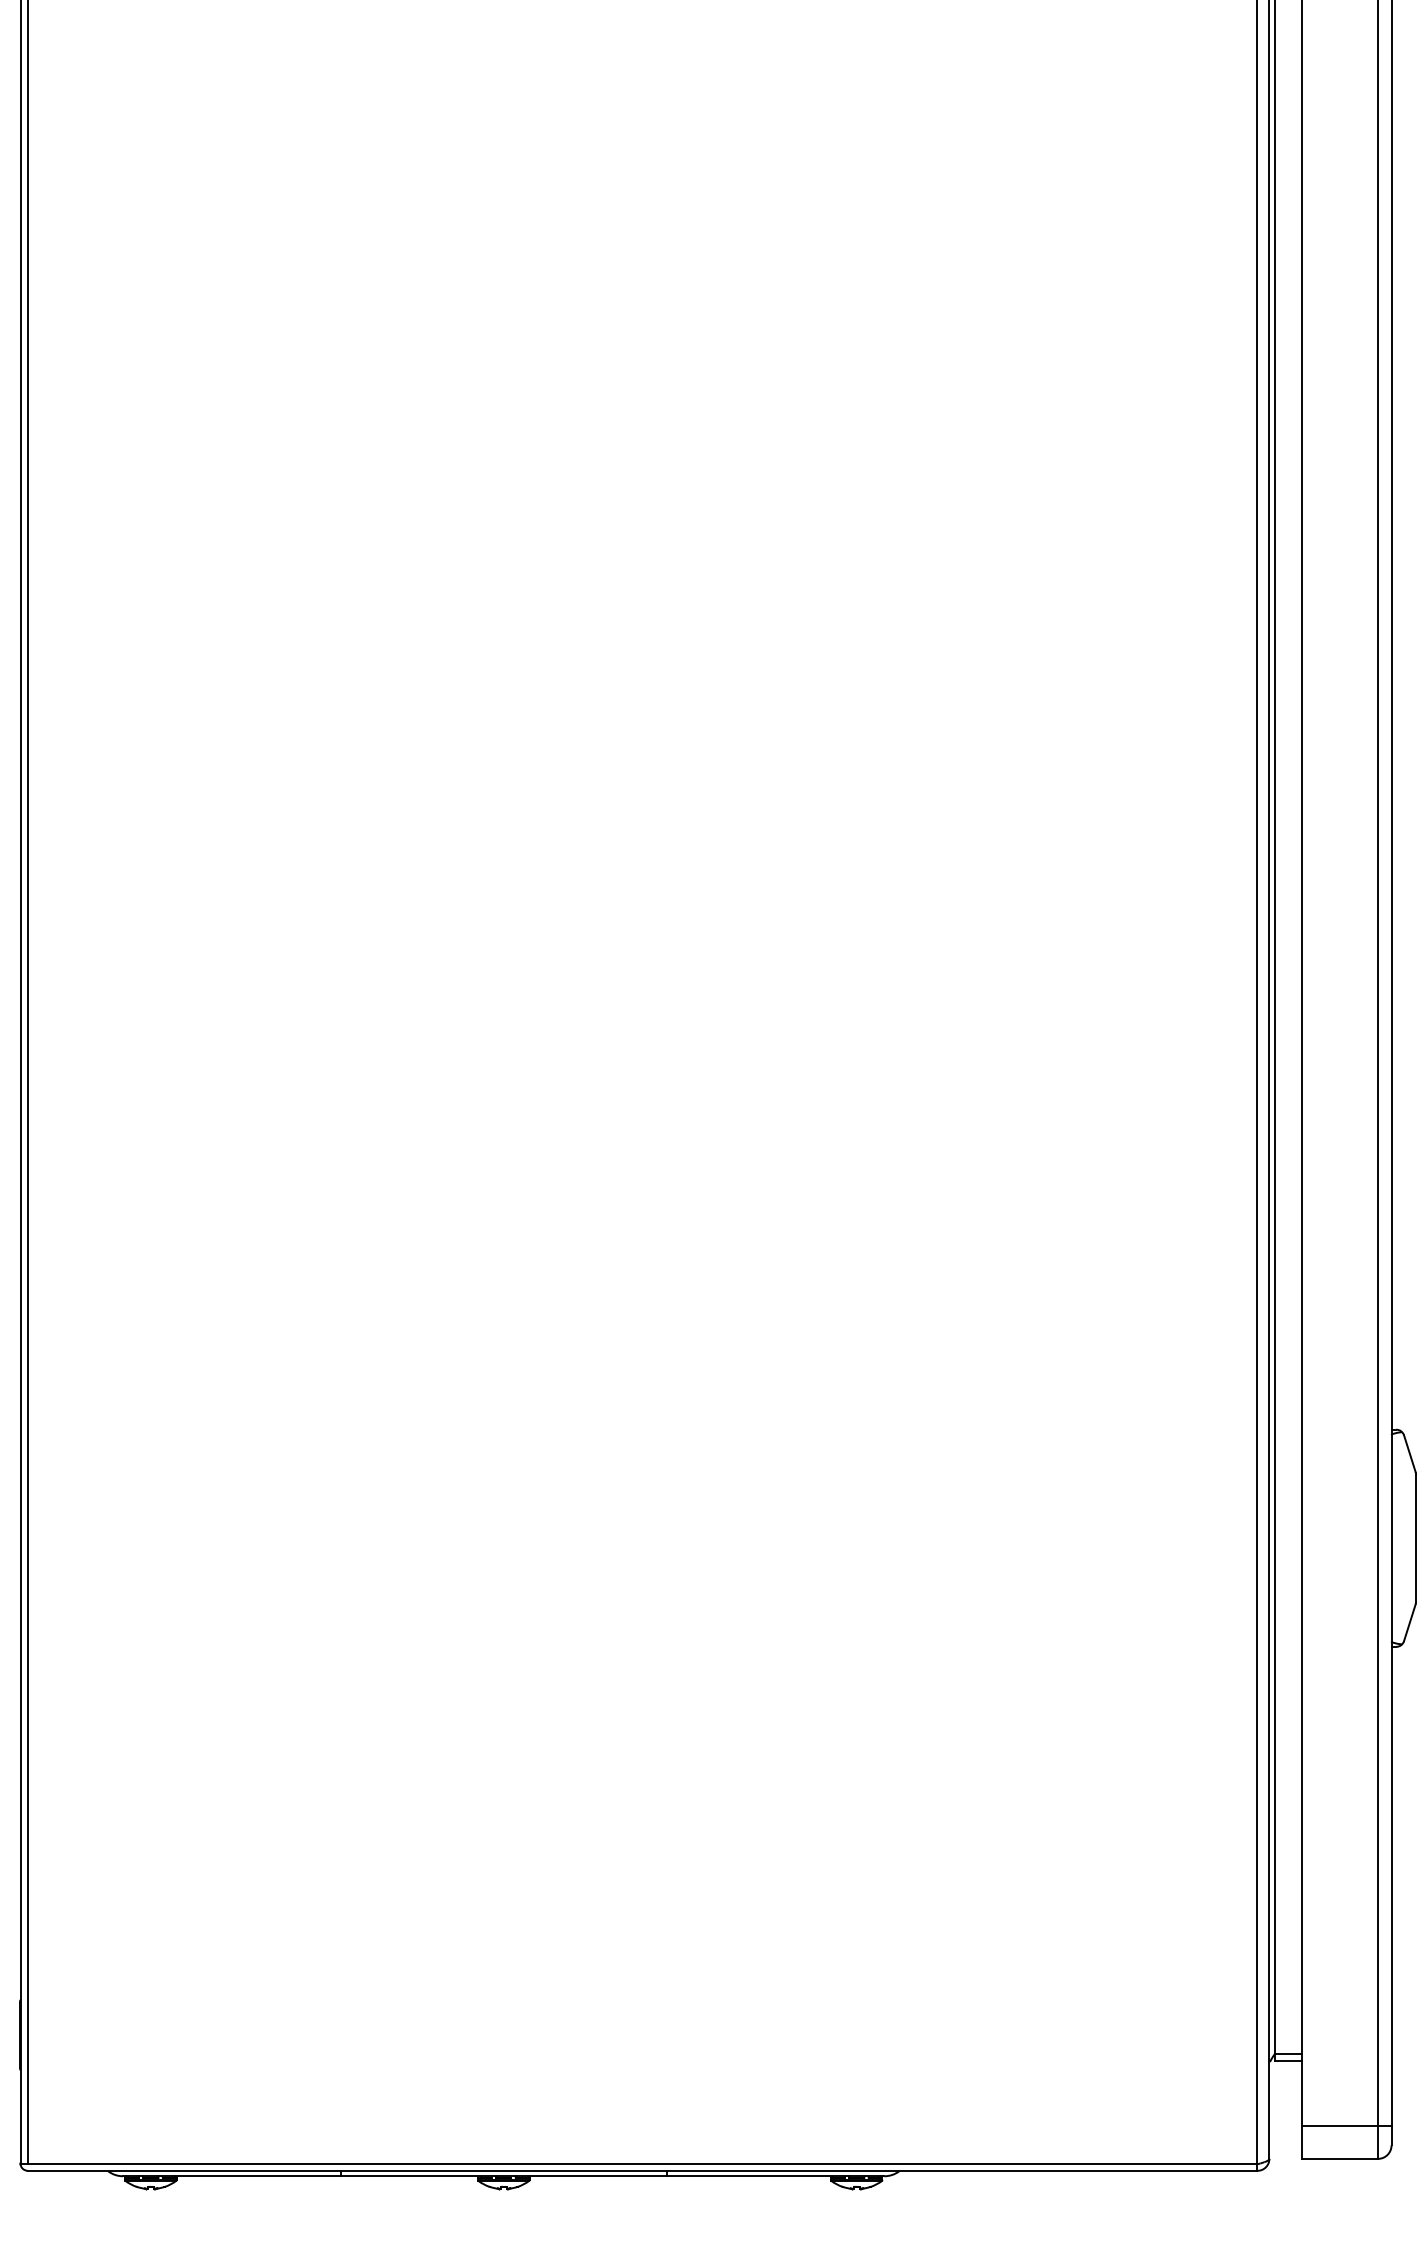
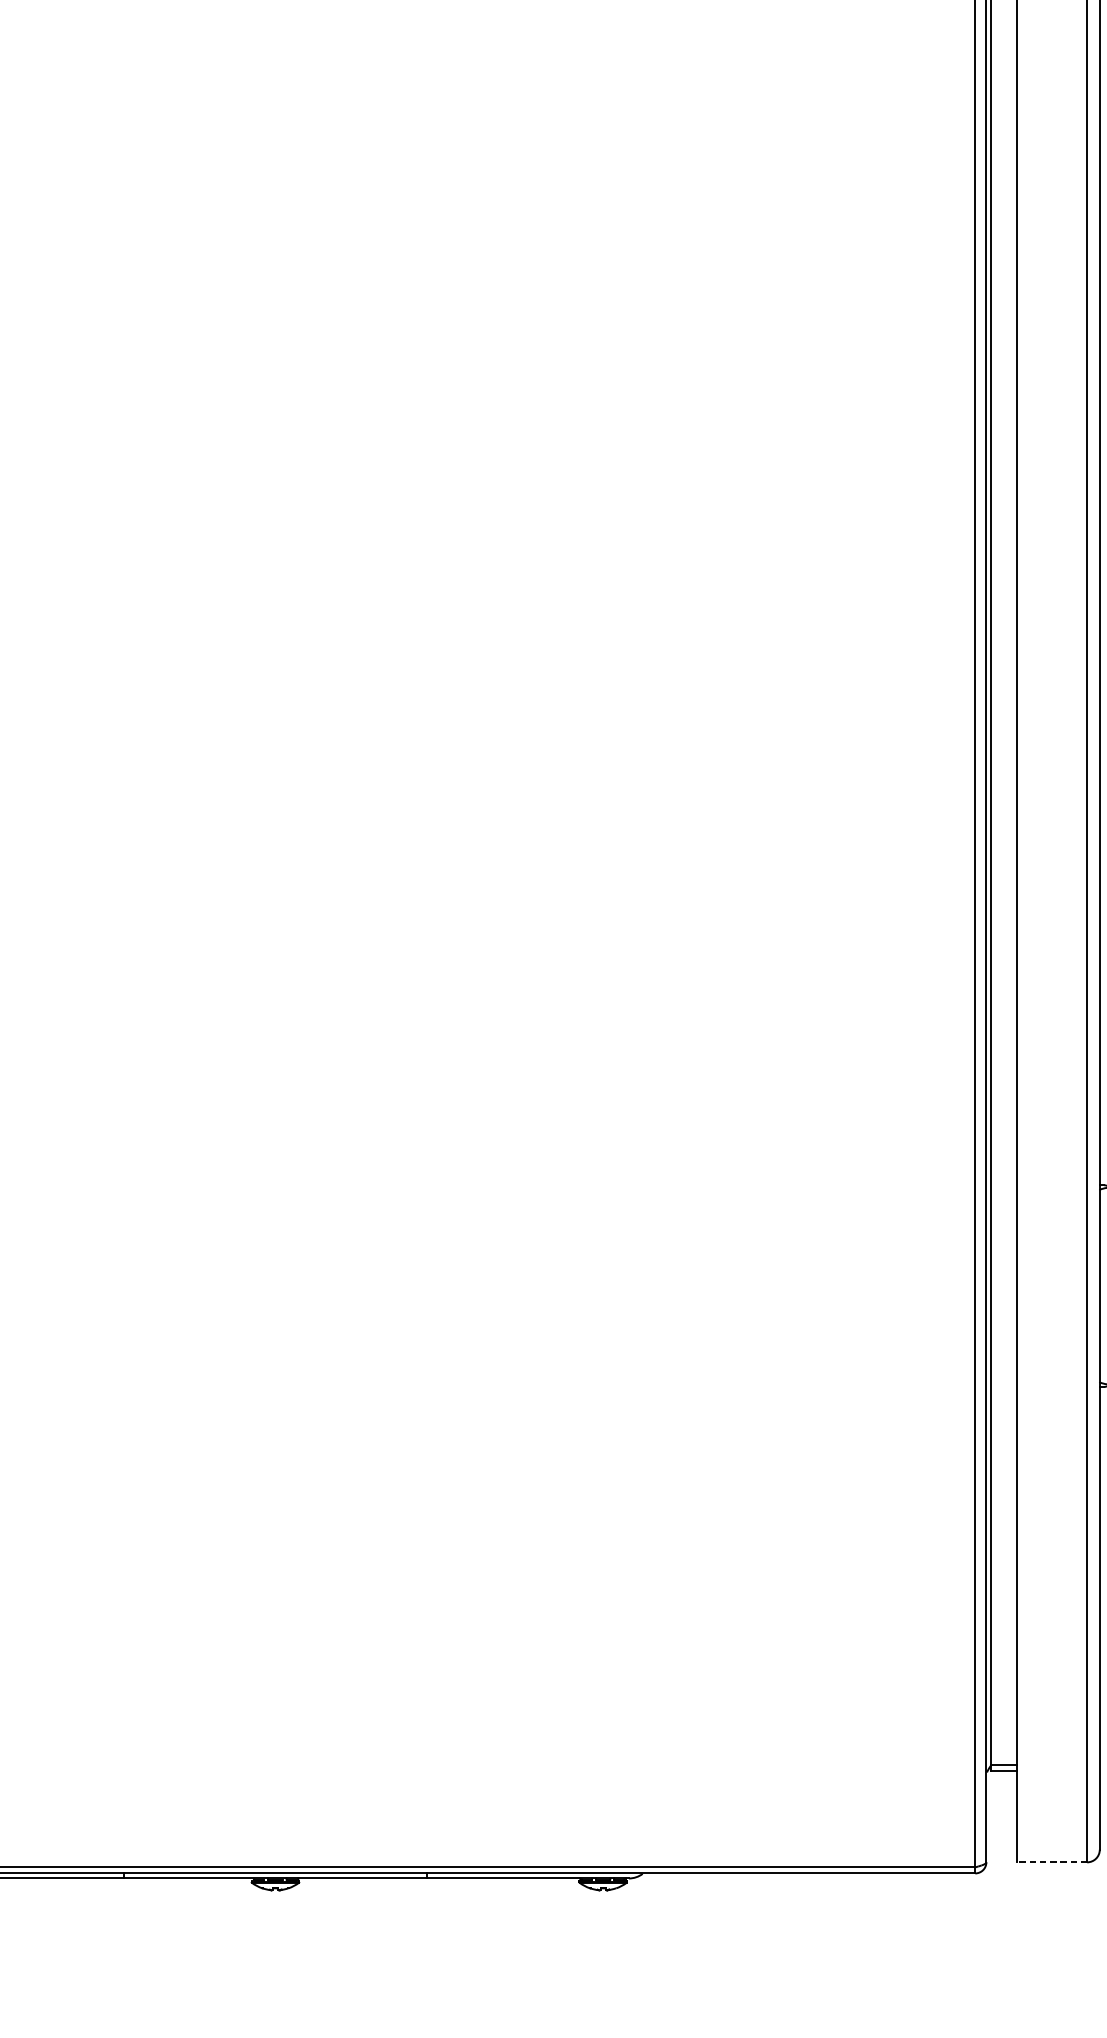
line: (1346, 2126) -> (1057, 1832), removed
line: (1339, 2158) -> (1051, 1861), solid -> dashed

